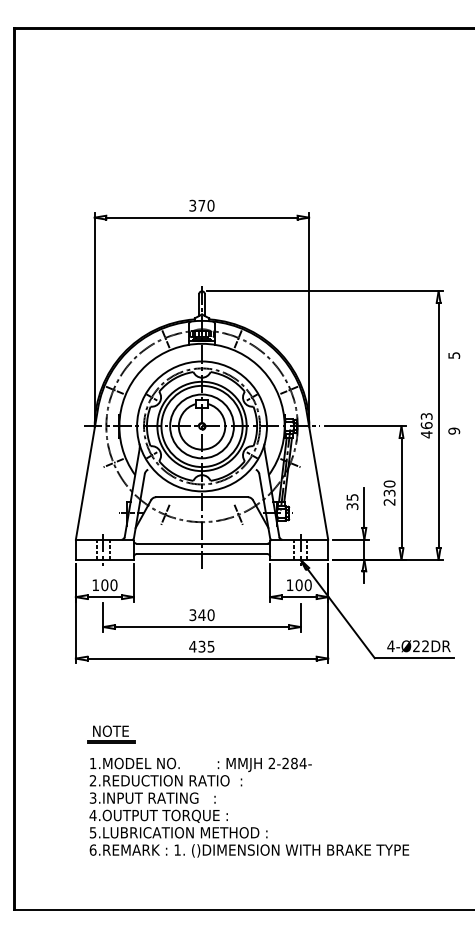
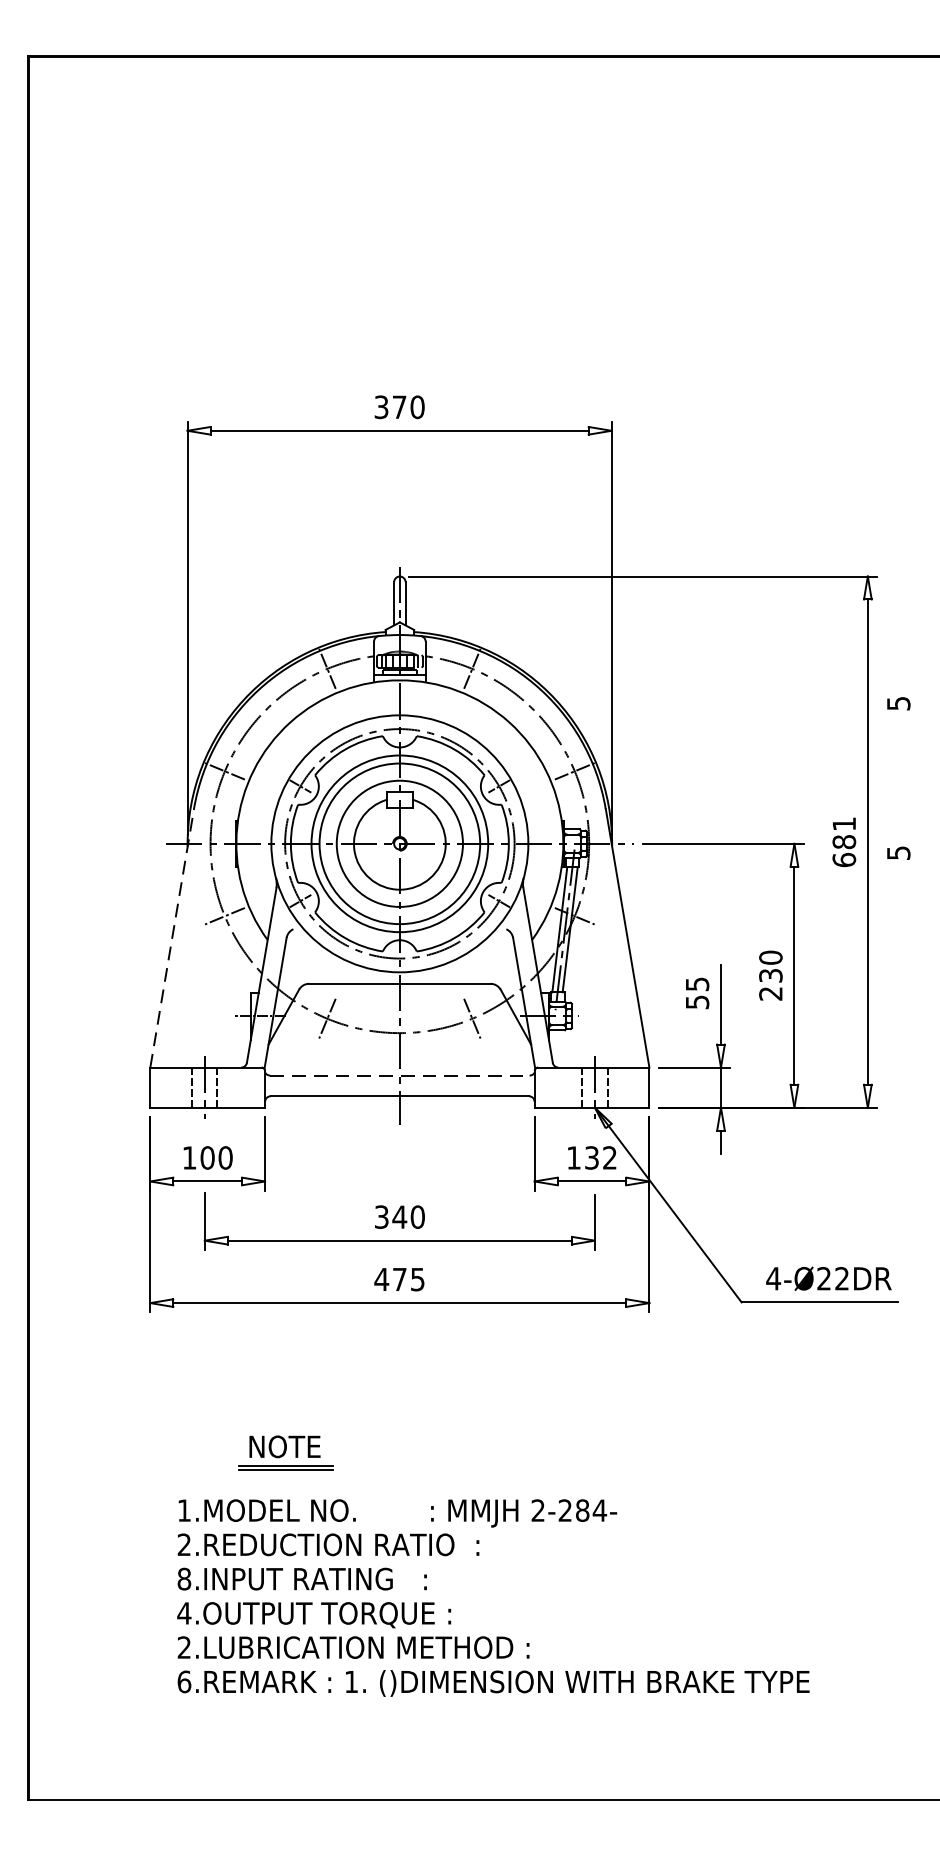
text: (426, 425) -> (843, 841), 463 -> 681
text: (453, 430) -> (897, 851), 9 -> 5
line: (87, 473) -> (173, 936), solid -> dashed
text: (351, 506) -> (695, 1002), 35 -> 55
line: (202, 543) -> (400, 1075), solid -> dashed
text: (303, 585) -> (600, 1158), 100 -> 132
text: (201, 646) -> (398, 1279), 435 -> 475
part: (111, 734) -> (286, 1453), moved
text: (92, 797) -> (183, 1577), 3.INPUT -> 8.INPUT
text: (92, 832) -> (183, 1647), 5.LUBRICATION -> 2.LUBRICATION

